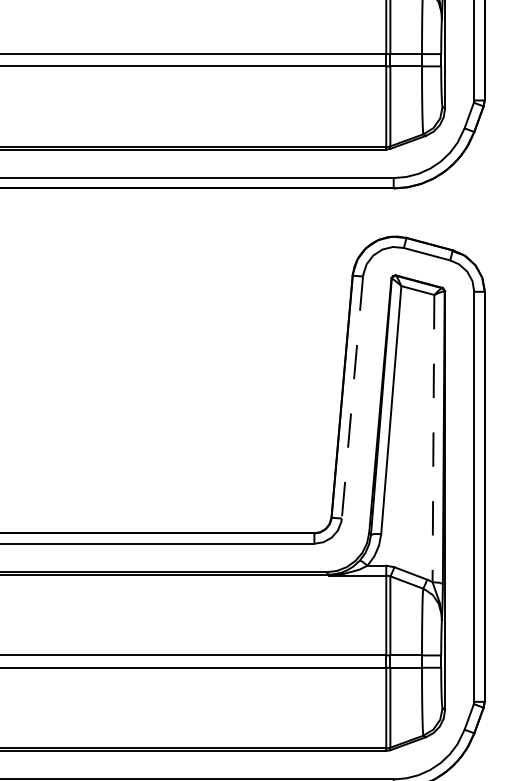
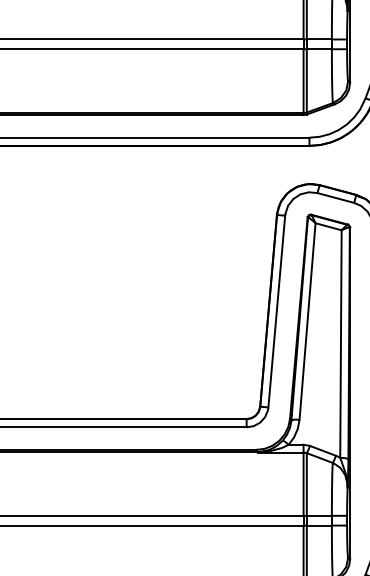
line: (352, 398) -> (276, 312), dashed -> solid
line: (433, 438) -> (340, 343), dashed -> solid

